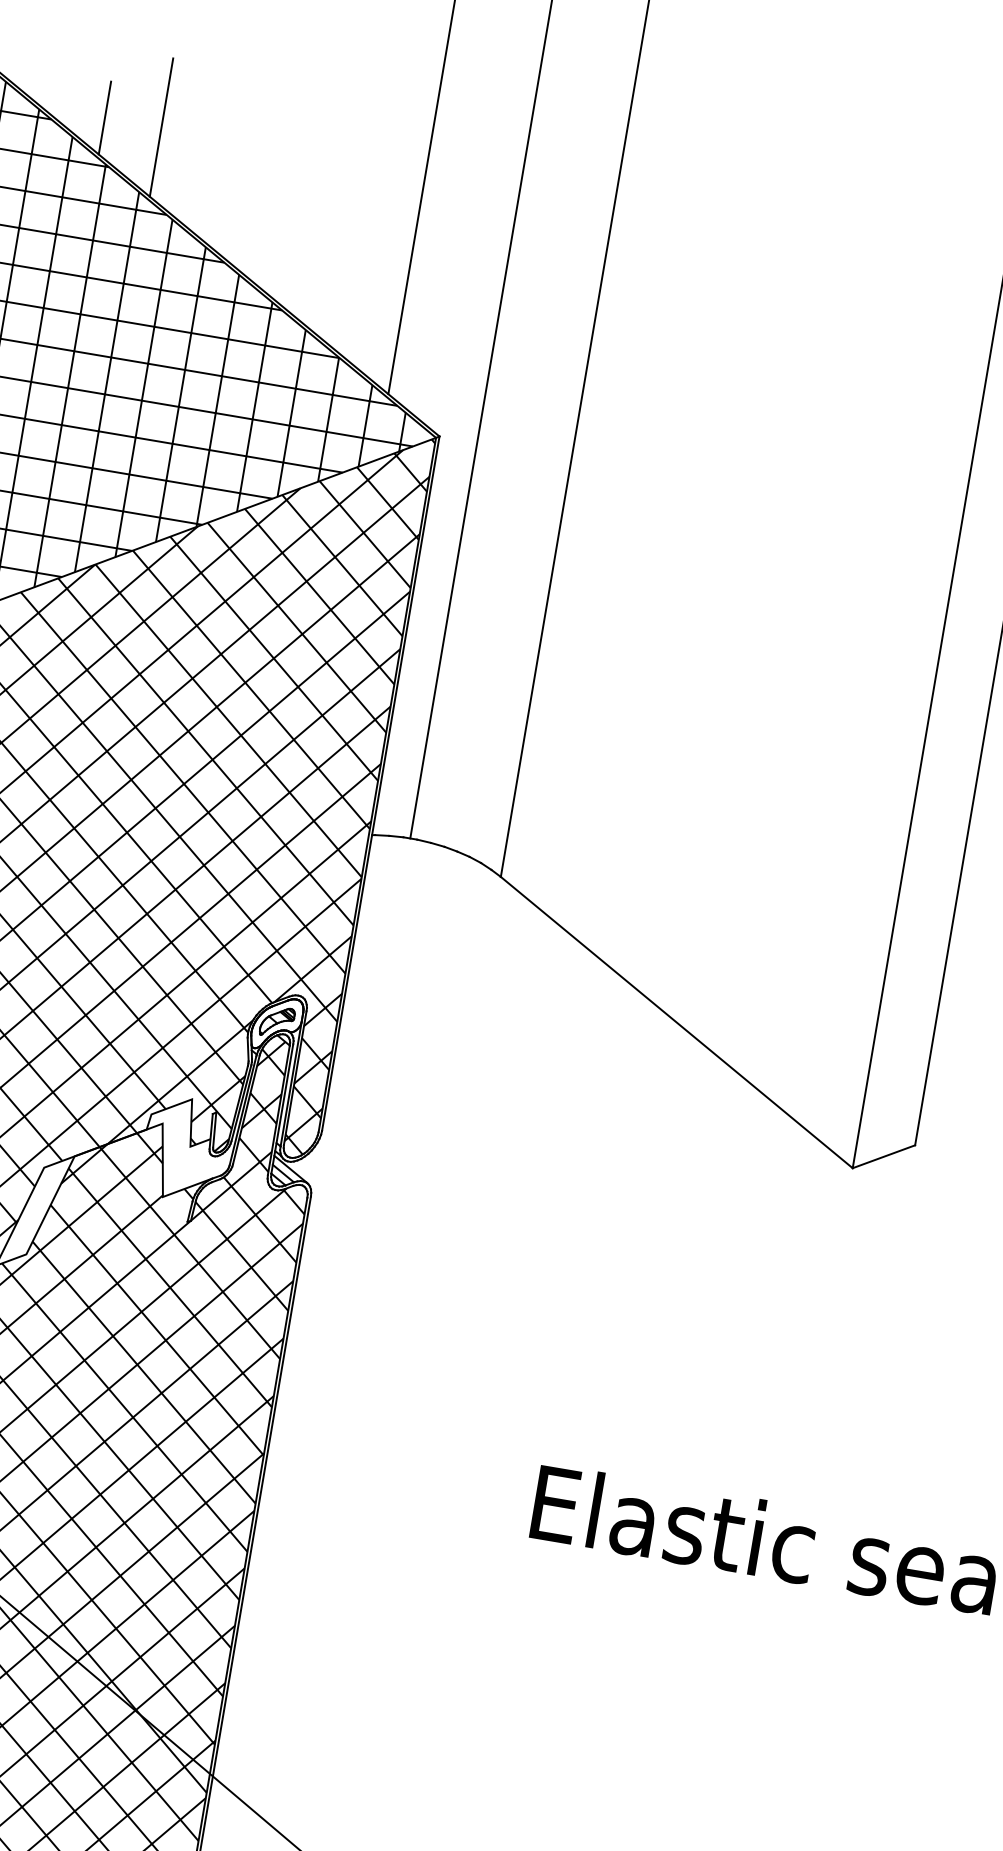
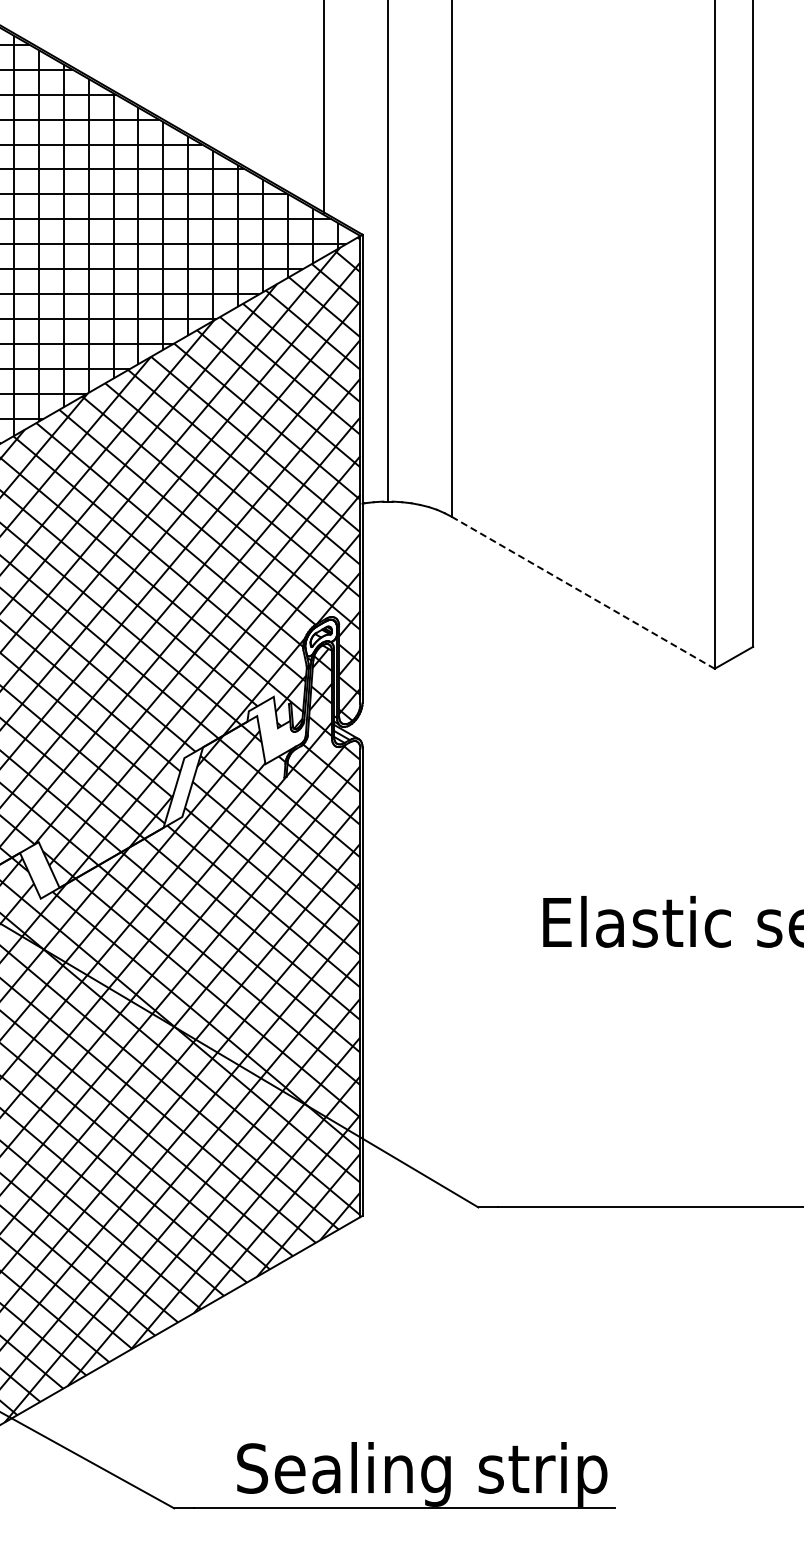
line: (104, 117) -> (107, 62), removed
line: (160, 126) -> (145, 62), removed
line: (677, 1022) -> (583, 592), solid -> dashed

